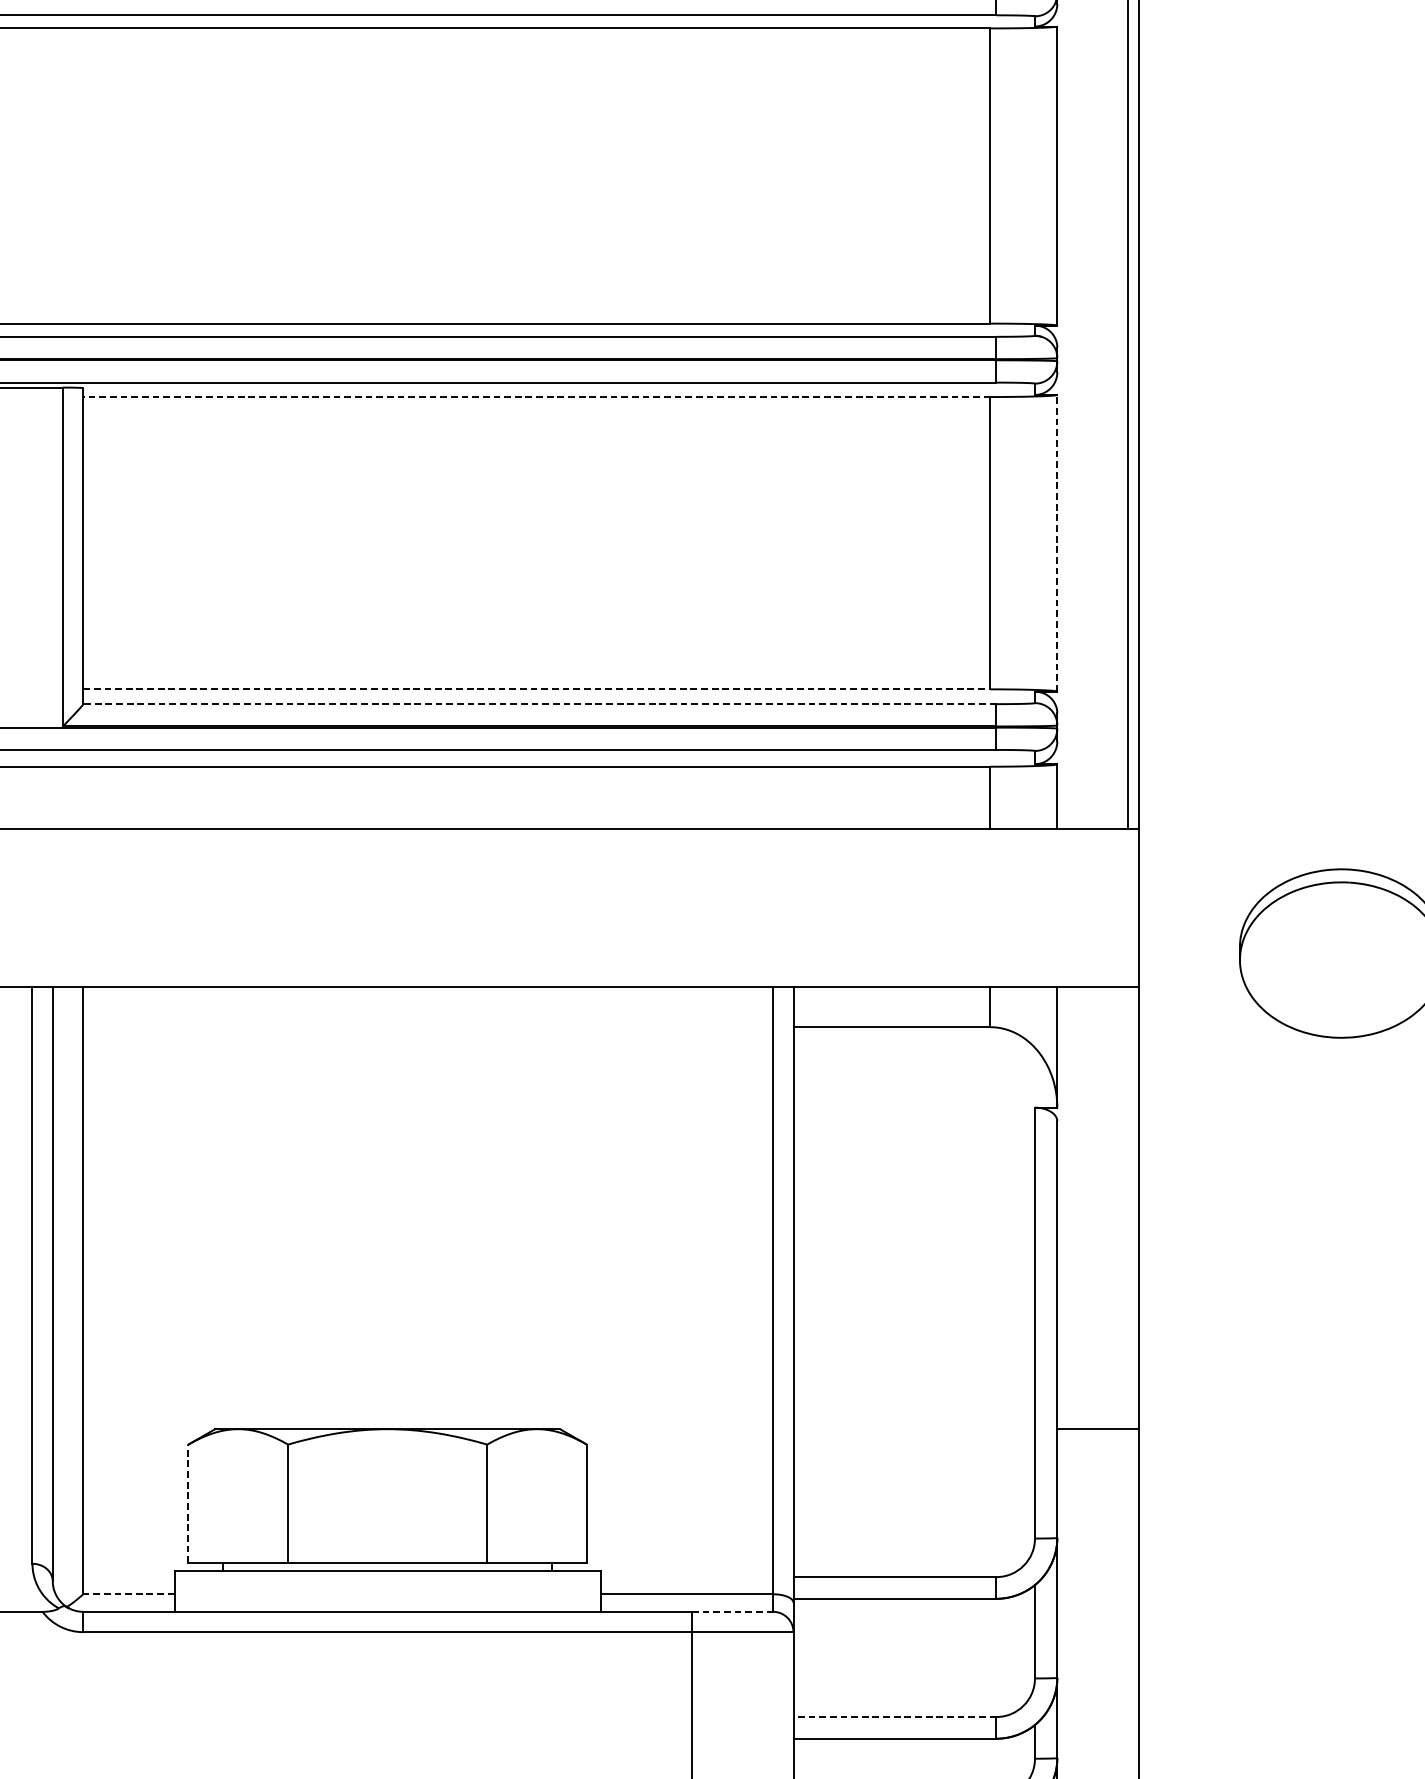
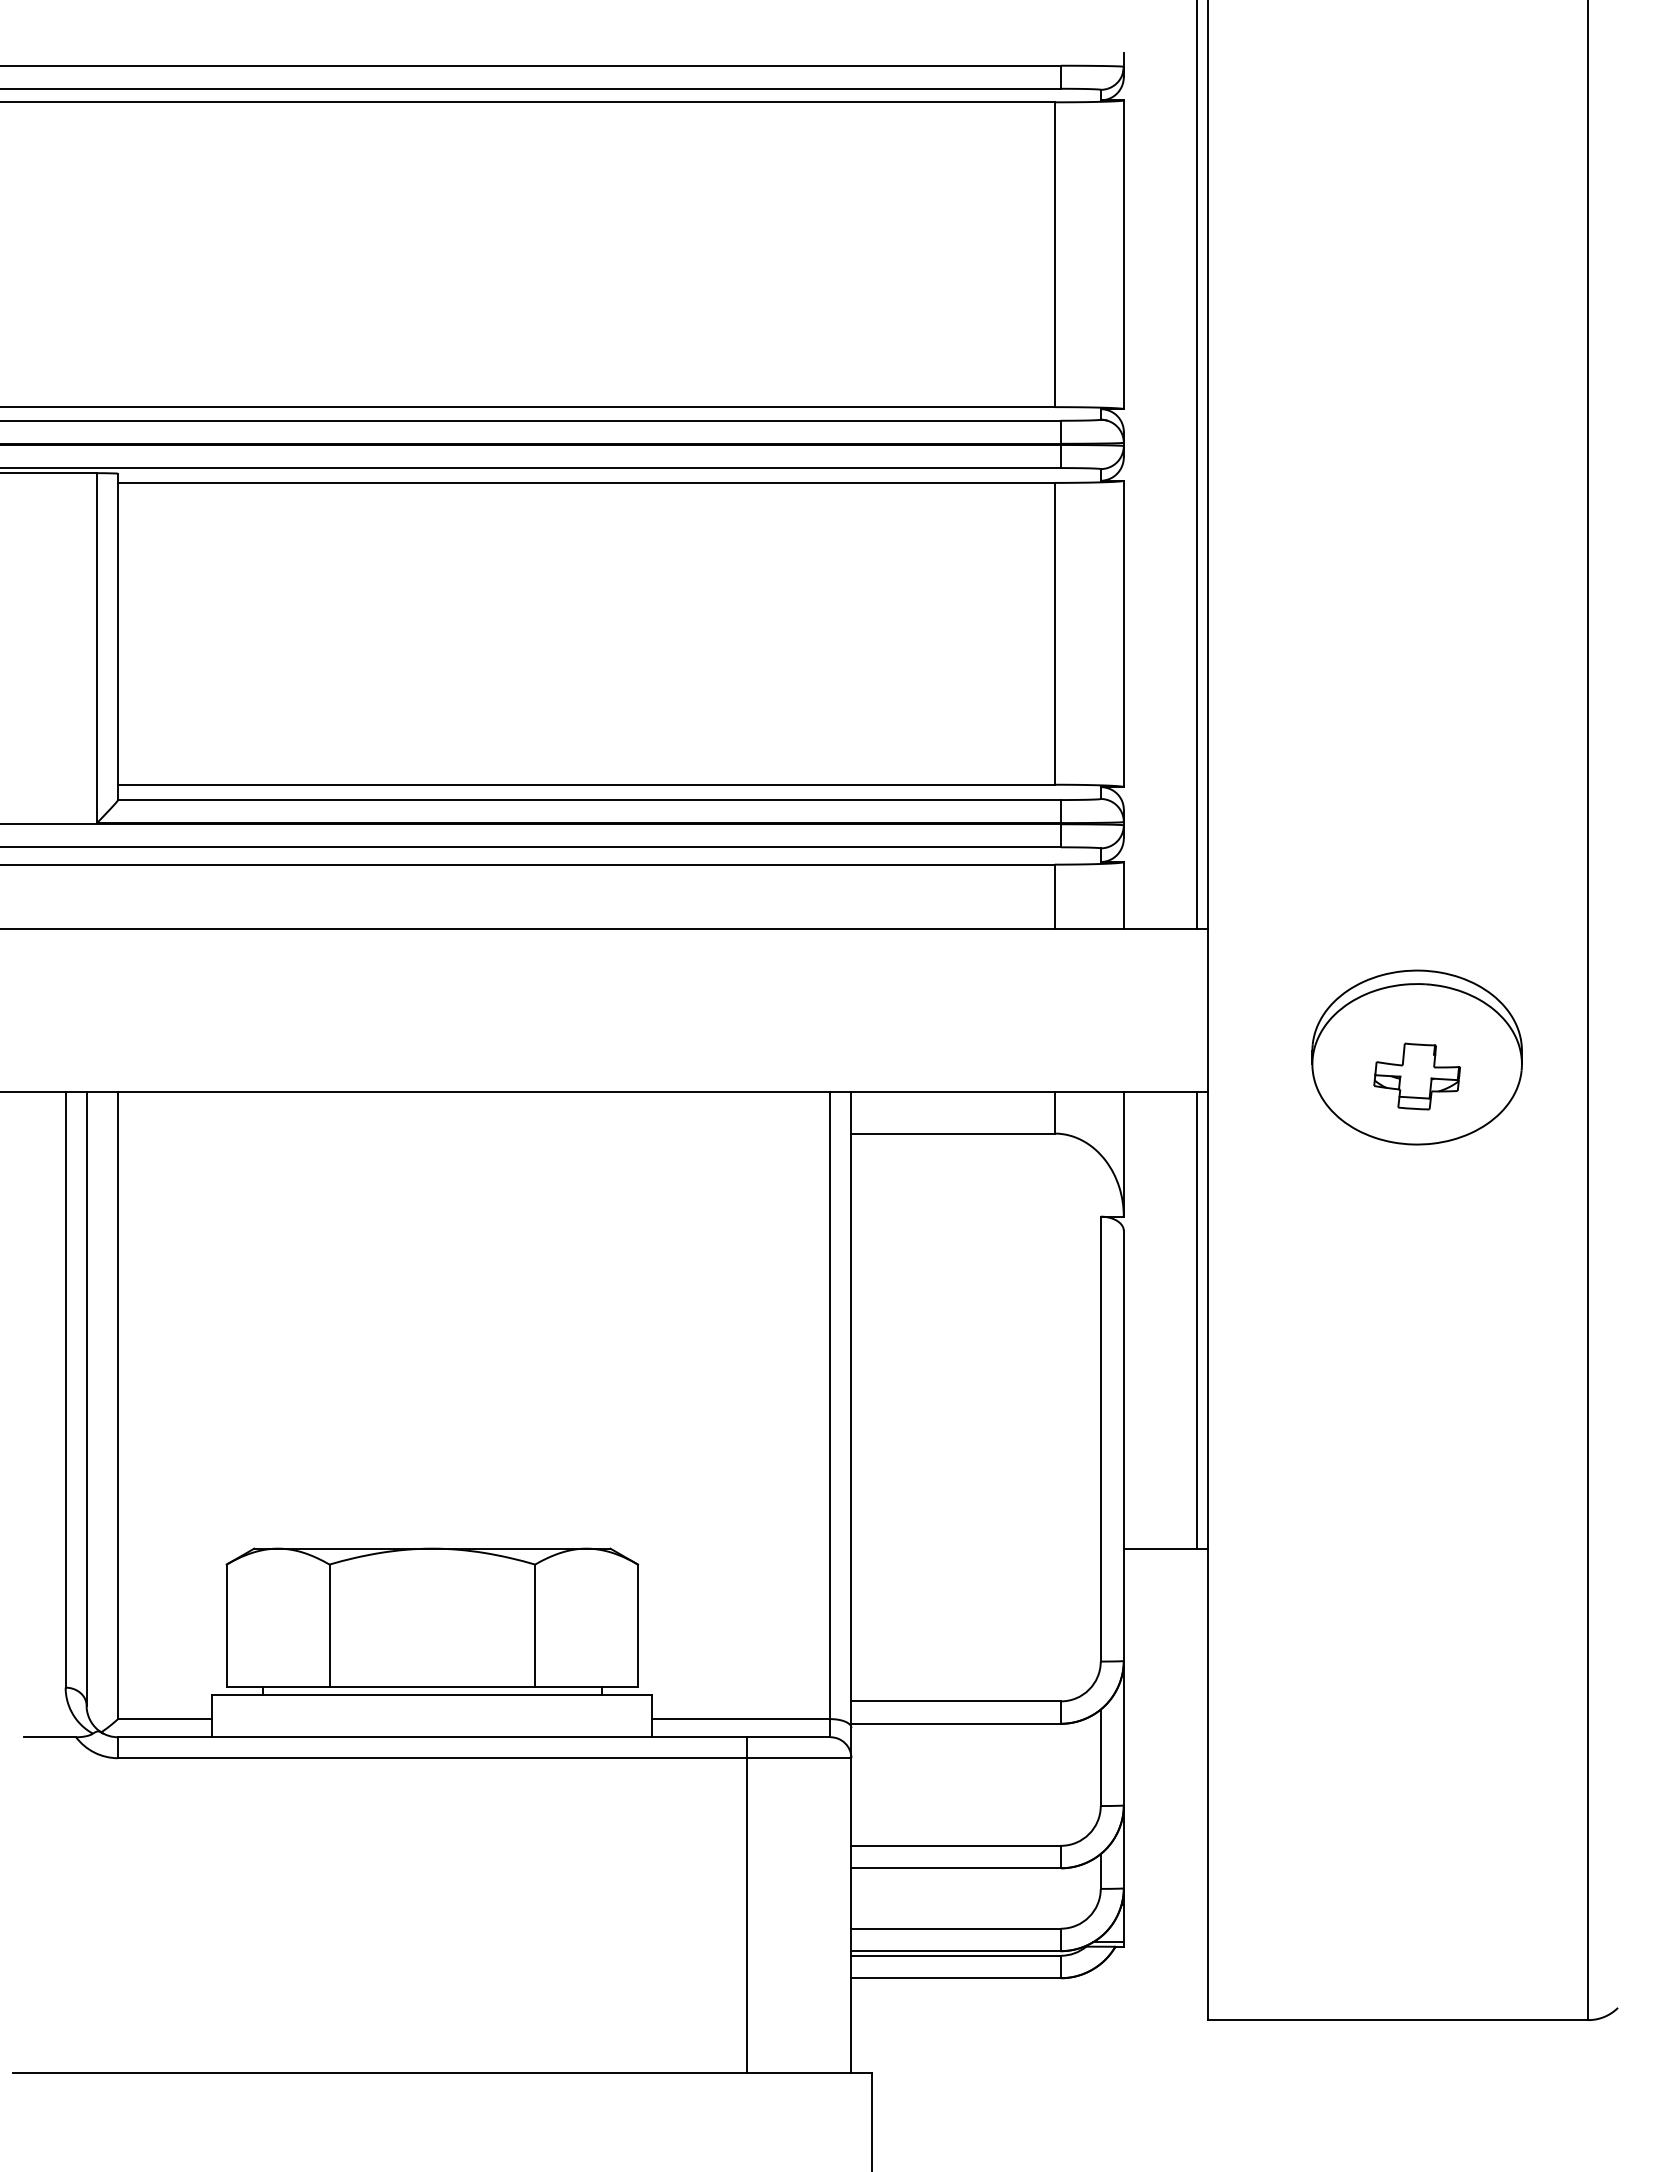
line: (535, 396) -> (585, 482), dashed -> solid
line: (1057, 542) -> (1123, 633), dashed -> solid
line: (536, 689) -> (586, 784), dashed -> solid
line: (539, 704) -> (589, 800), dashed -> solid
part: (1340, 971) -> (1416, 1076), added
line: (1128, 1207) -> (1197, 1319), added
line: (188, 1503) -> (226, 1625), dashed -> solid
line: (128, 1594) -> (164, 1719), dashed -> solid
line: (732, 1612) -> (788, 1737), dashed -> solid
line: (895, 1716) -> (956, 1845), dashed -> solid

